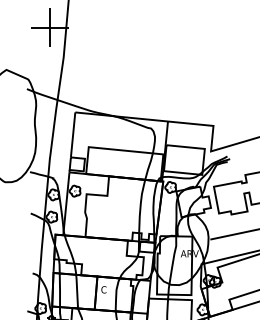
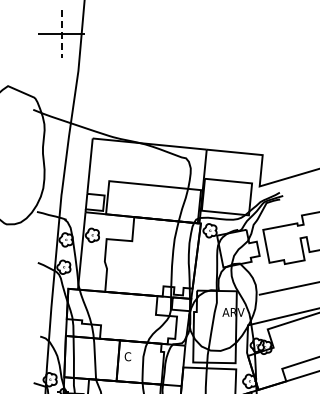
line: (49, 27) -> (61, 34), solid -> dashed

